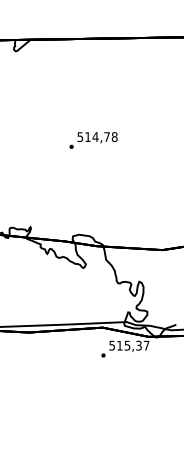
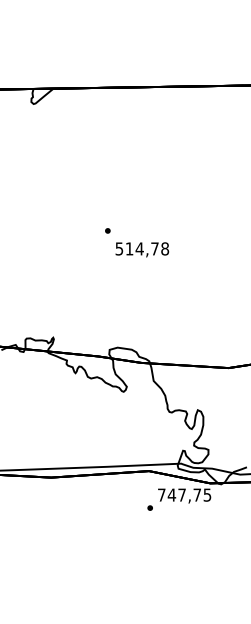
text: (97, 137) -> (142, 249), moved
text: (129, 345) -> (184, 494), 515,37 -> 747,75

